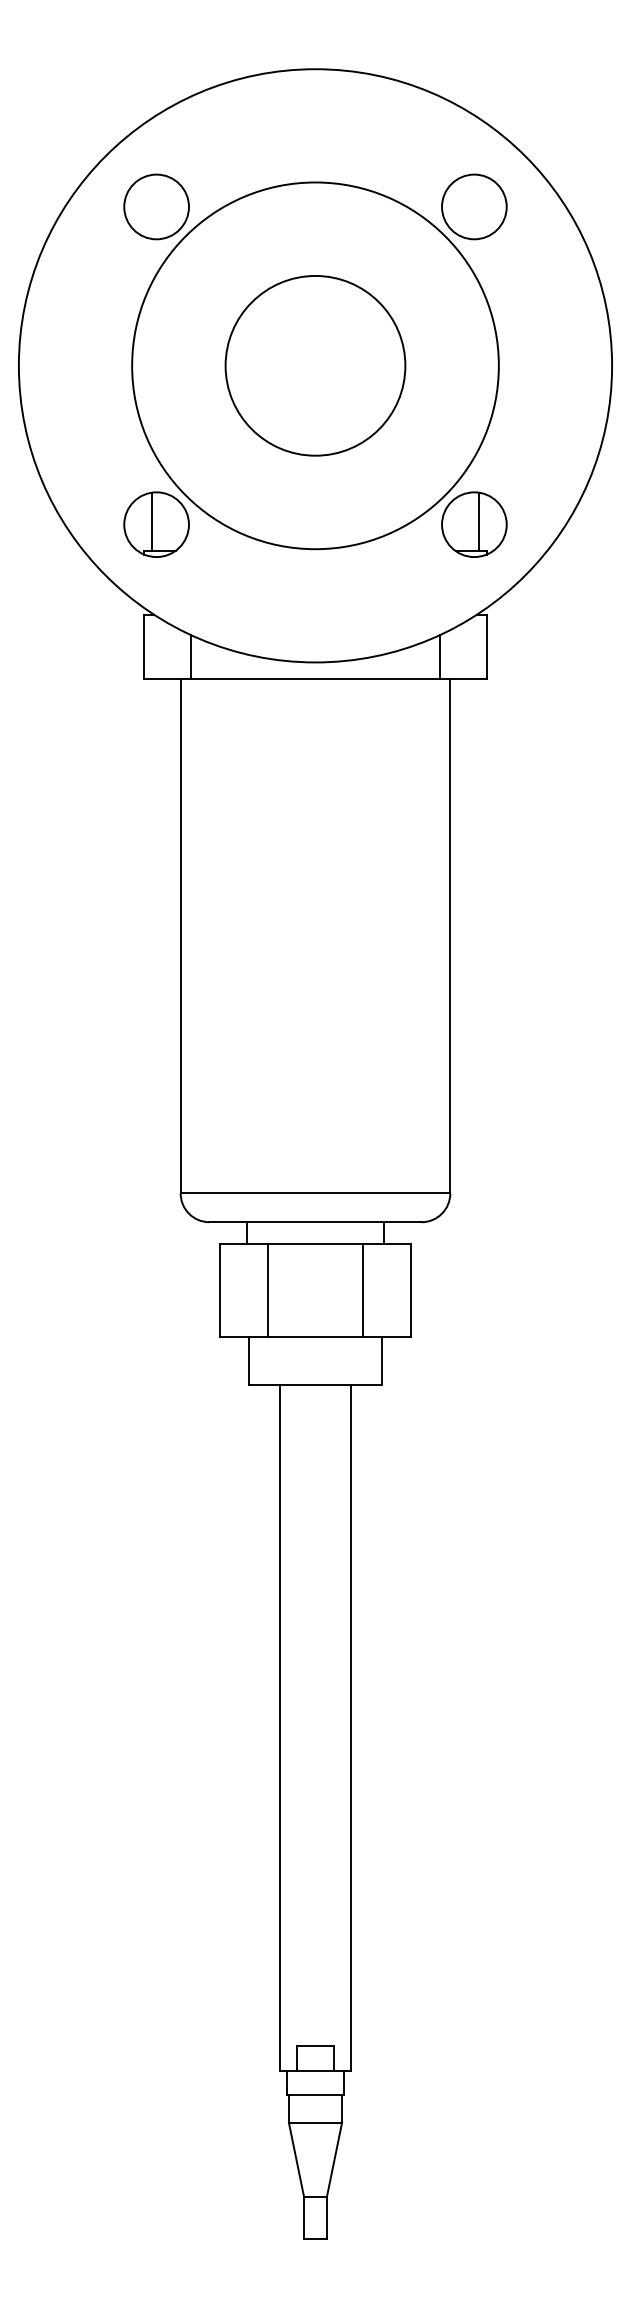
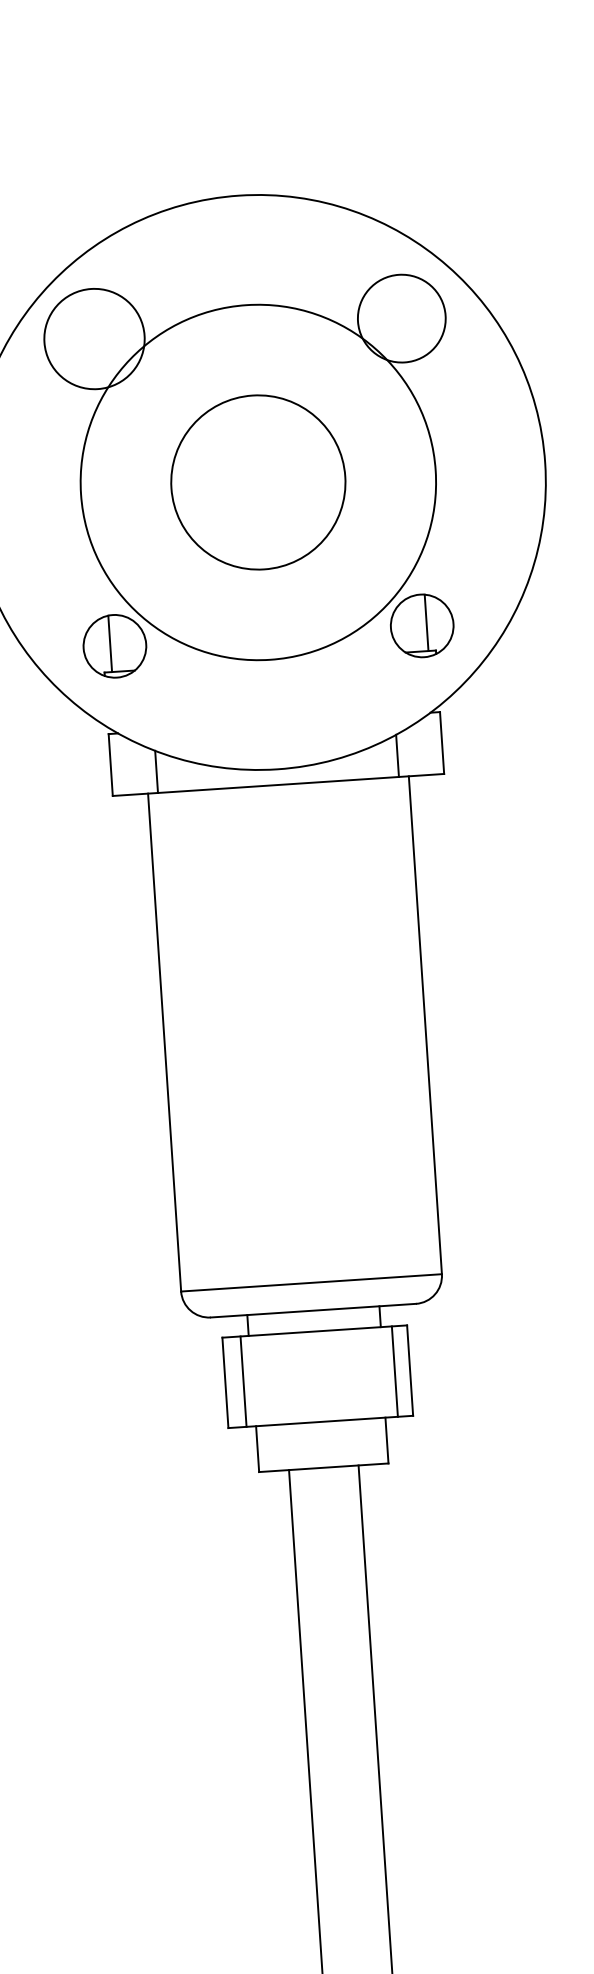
circle: (156, 206) -> (94, 338), size x1.6
circle: (474, 206) -> (401, 318), size x1.4
line: (267, 1290) -> (243, 1381), moved
line: (363, 1290) -> (395, 1371), moved

